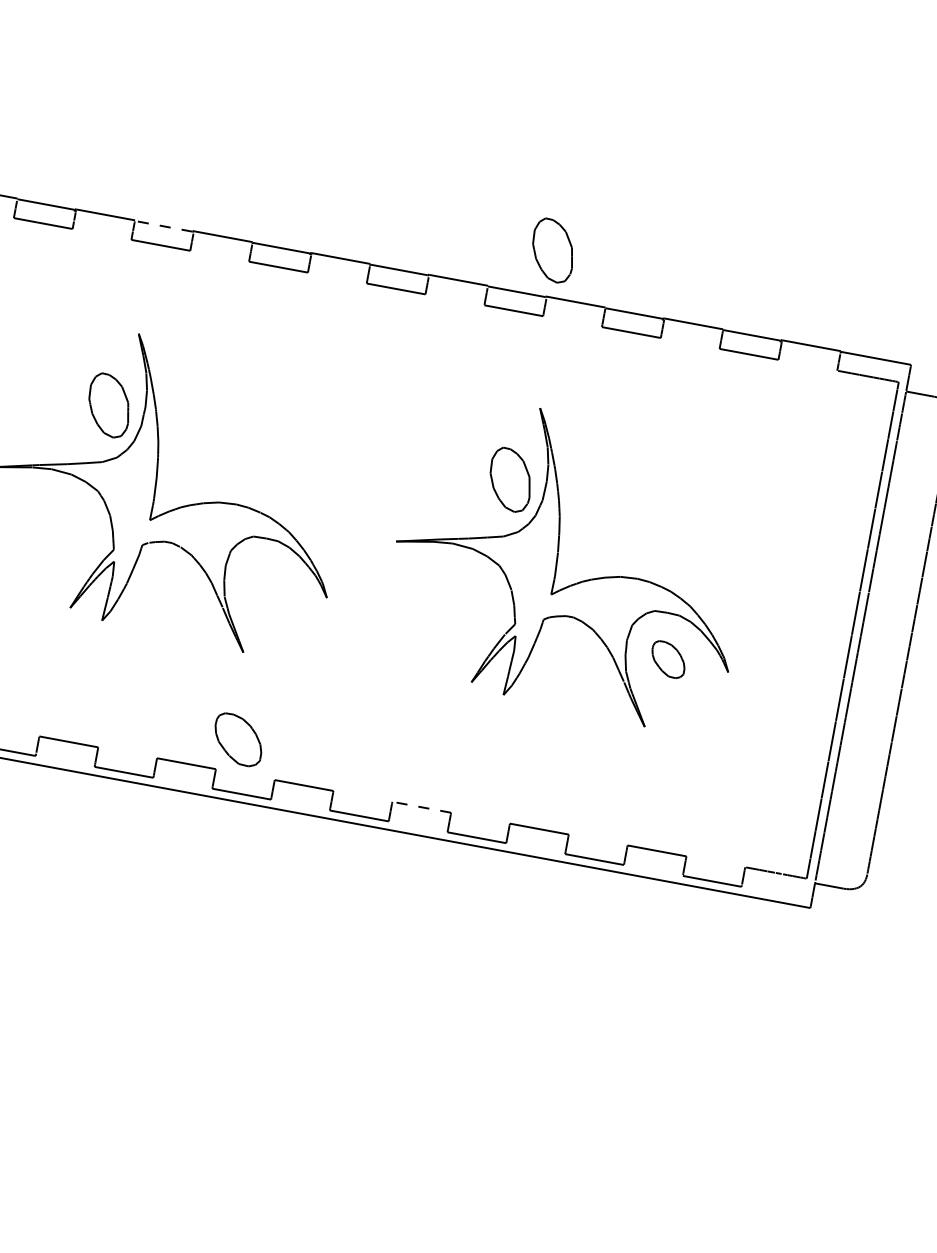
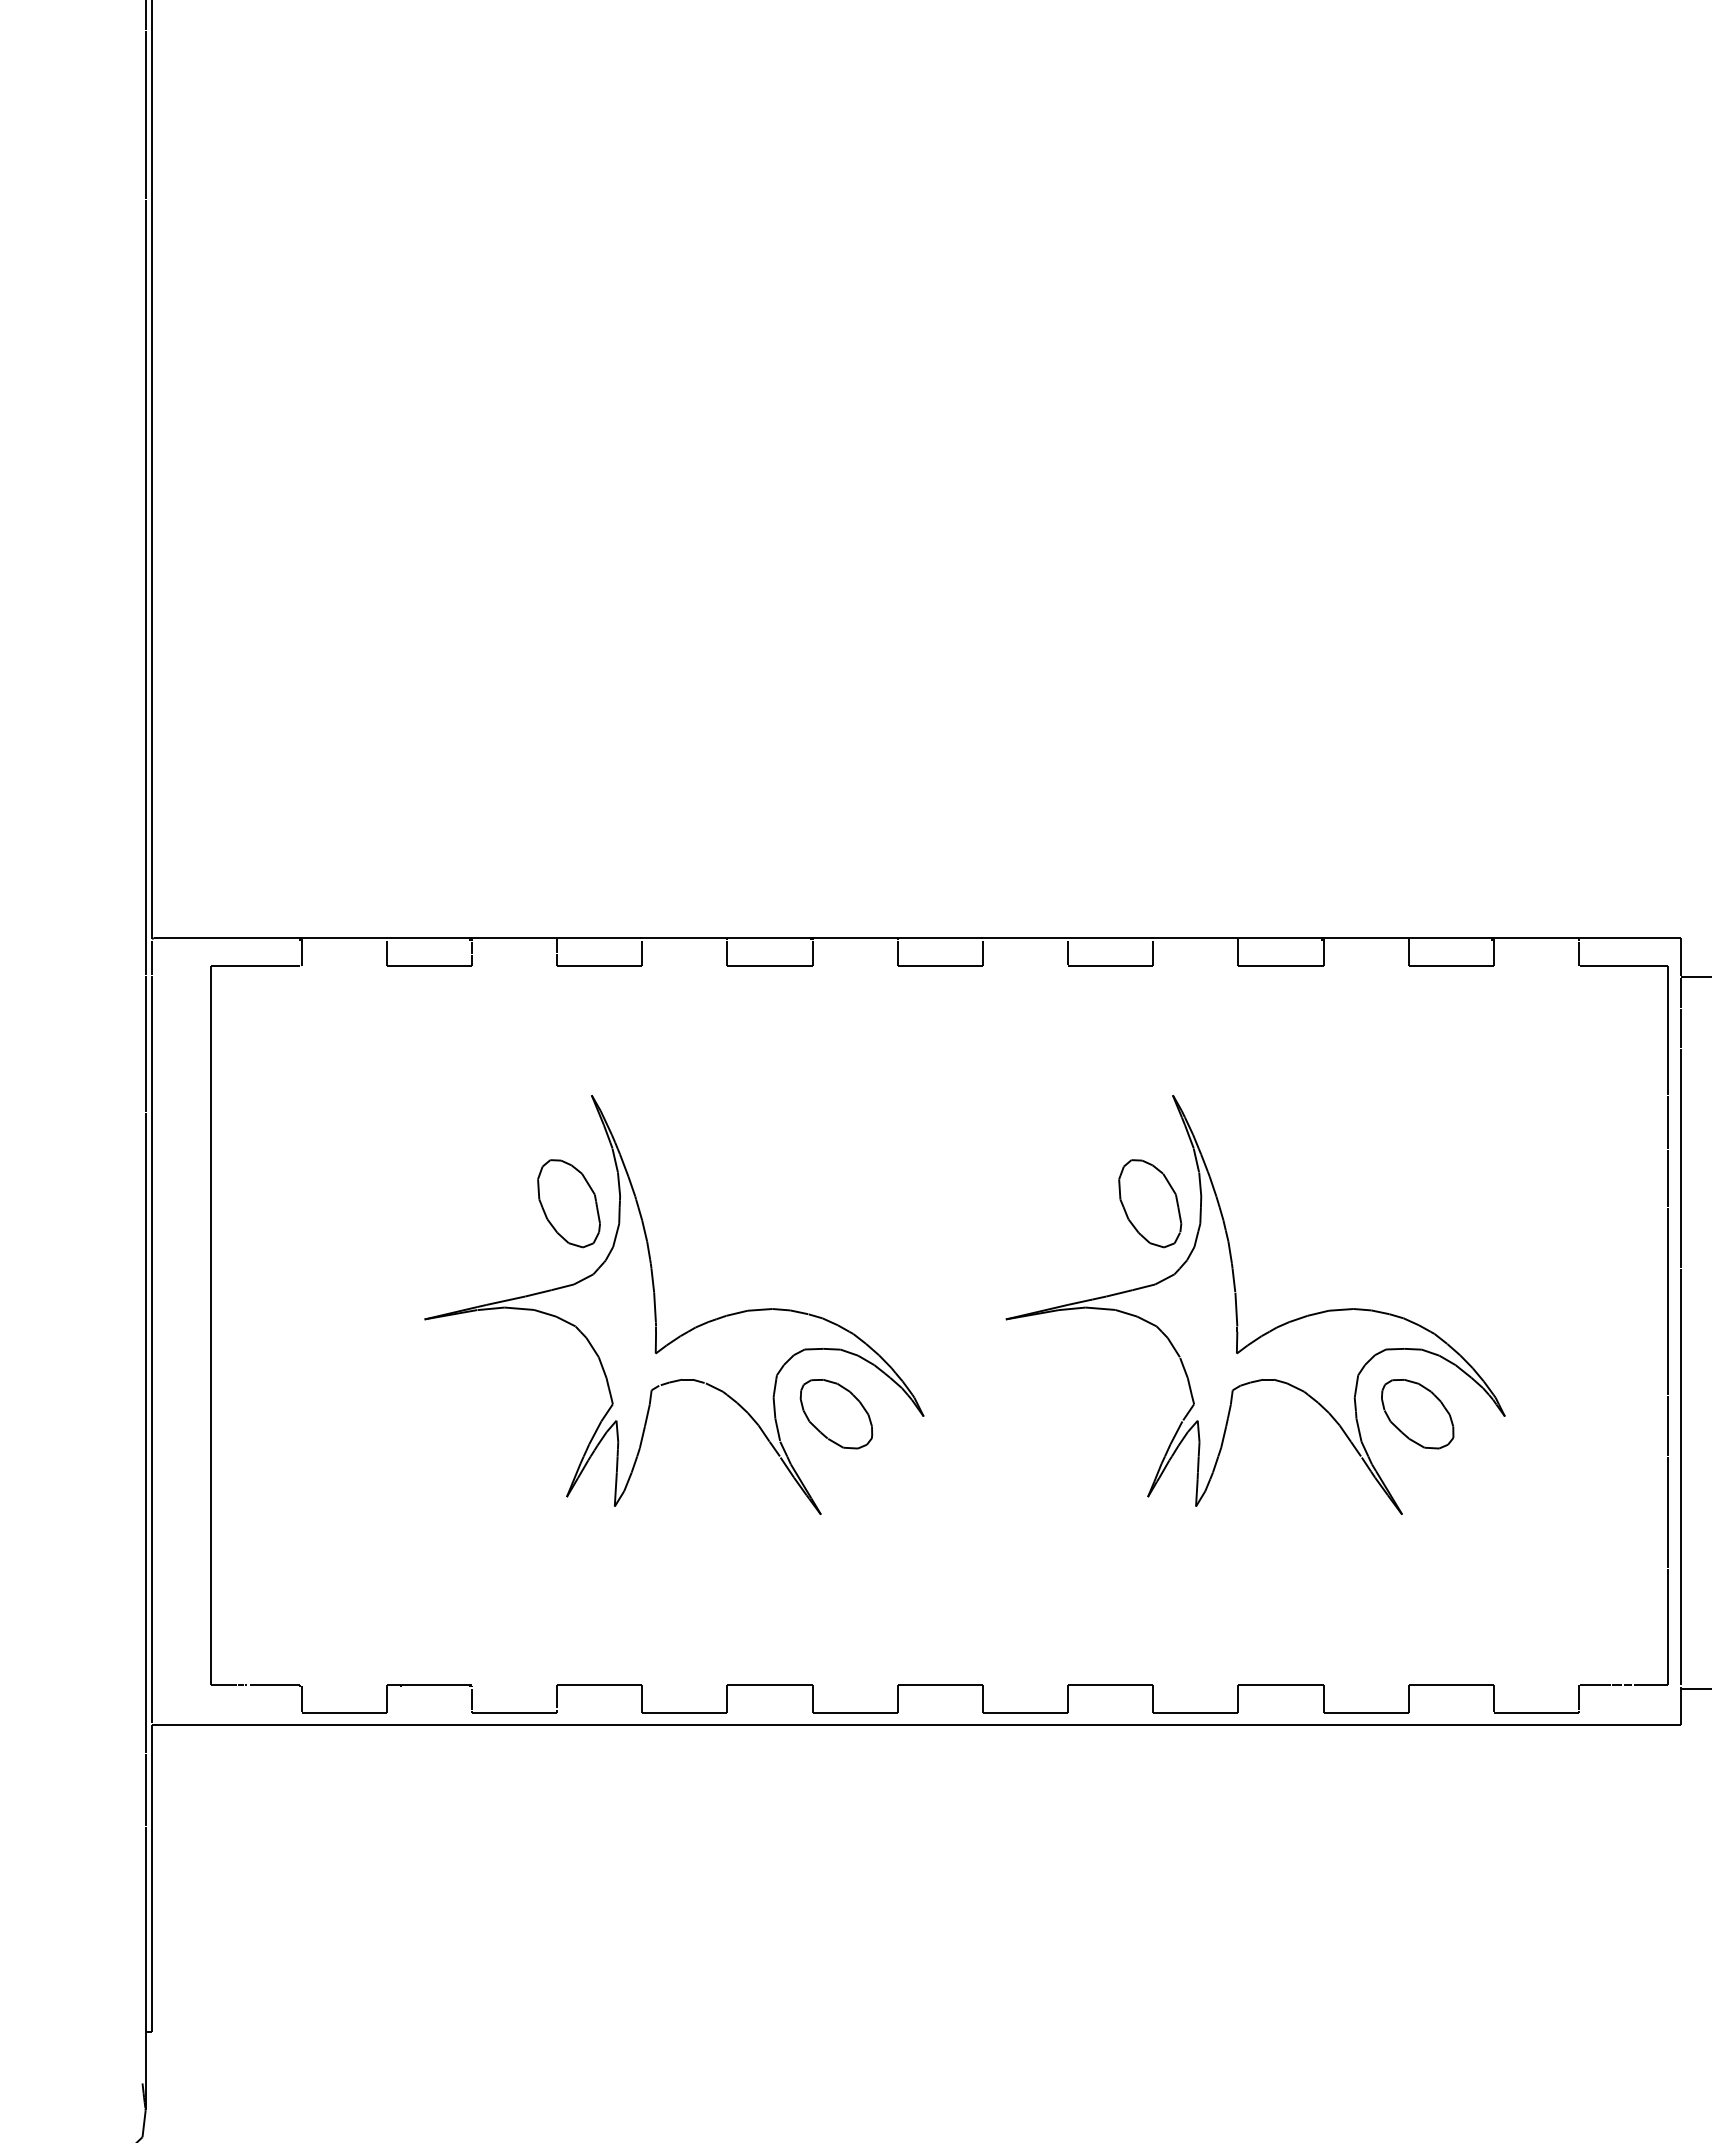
line: (163, 226) -> (598, 938), dashed -> solid
part: (553, 250) -> (1150, 871), removed
part: (668, 659) -> (1417, 1414), size x1.43
part: (238, 740) -> (836, 1414), moved
line: (421, 807) -> (1110, 1684), dashed -> solid

